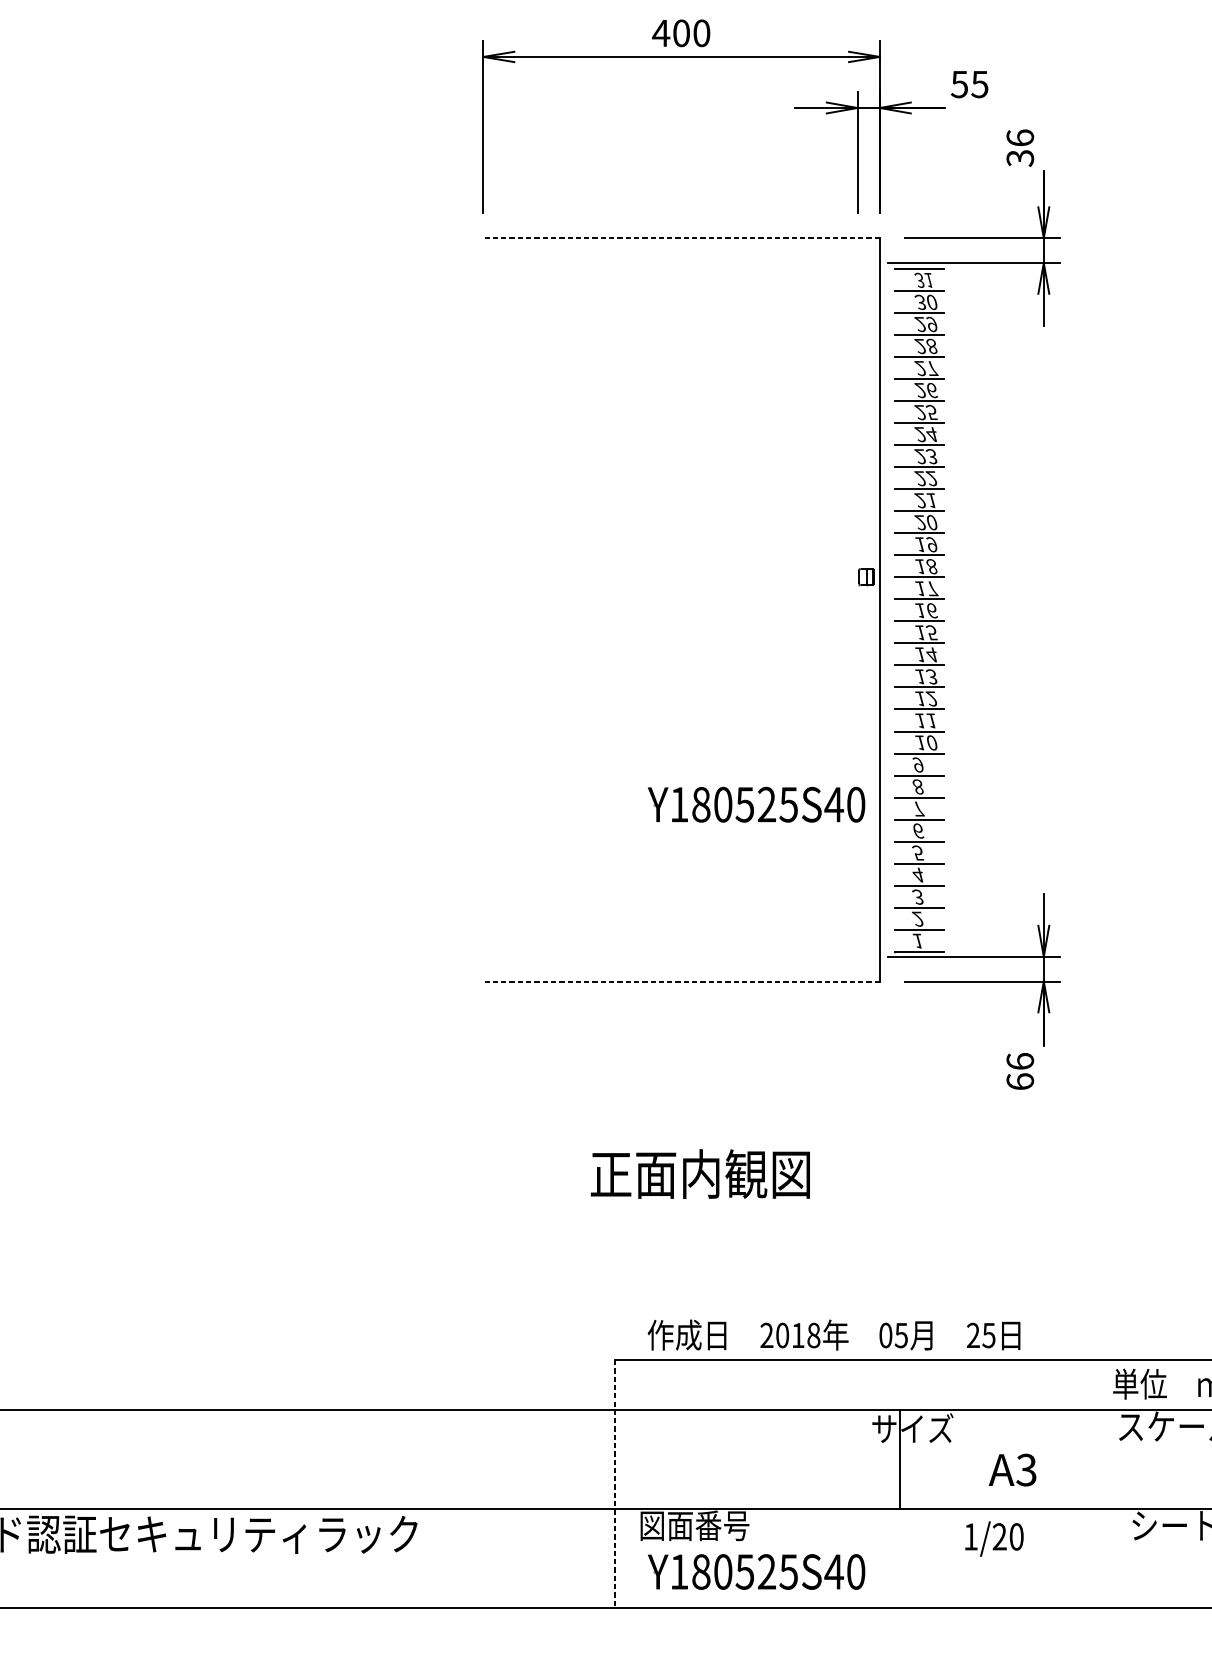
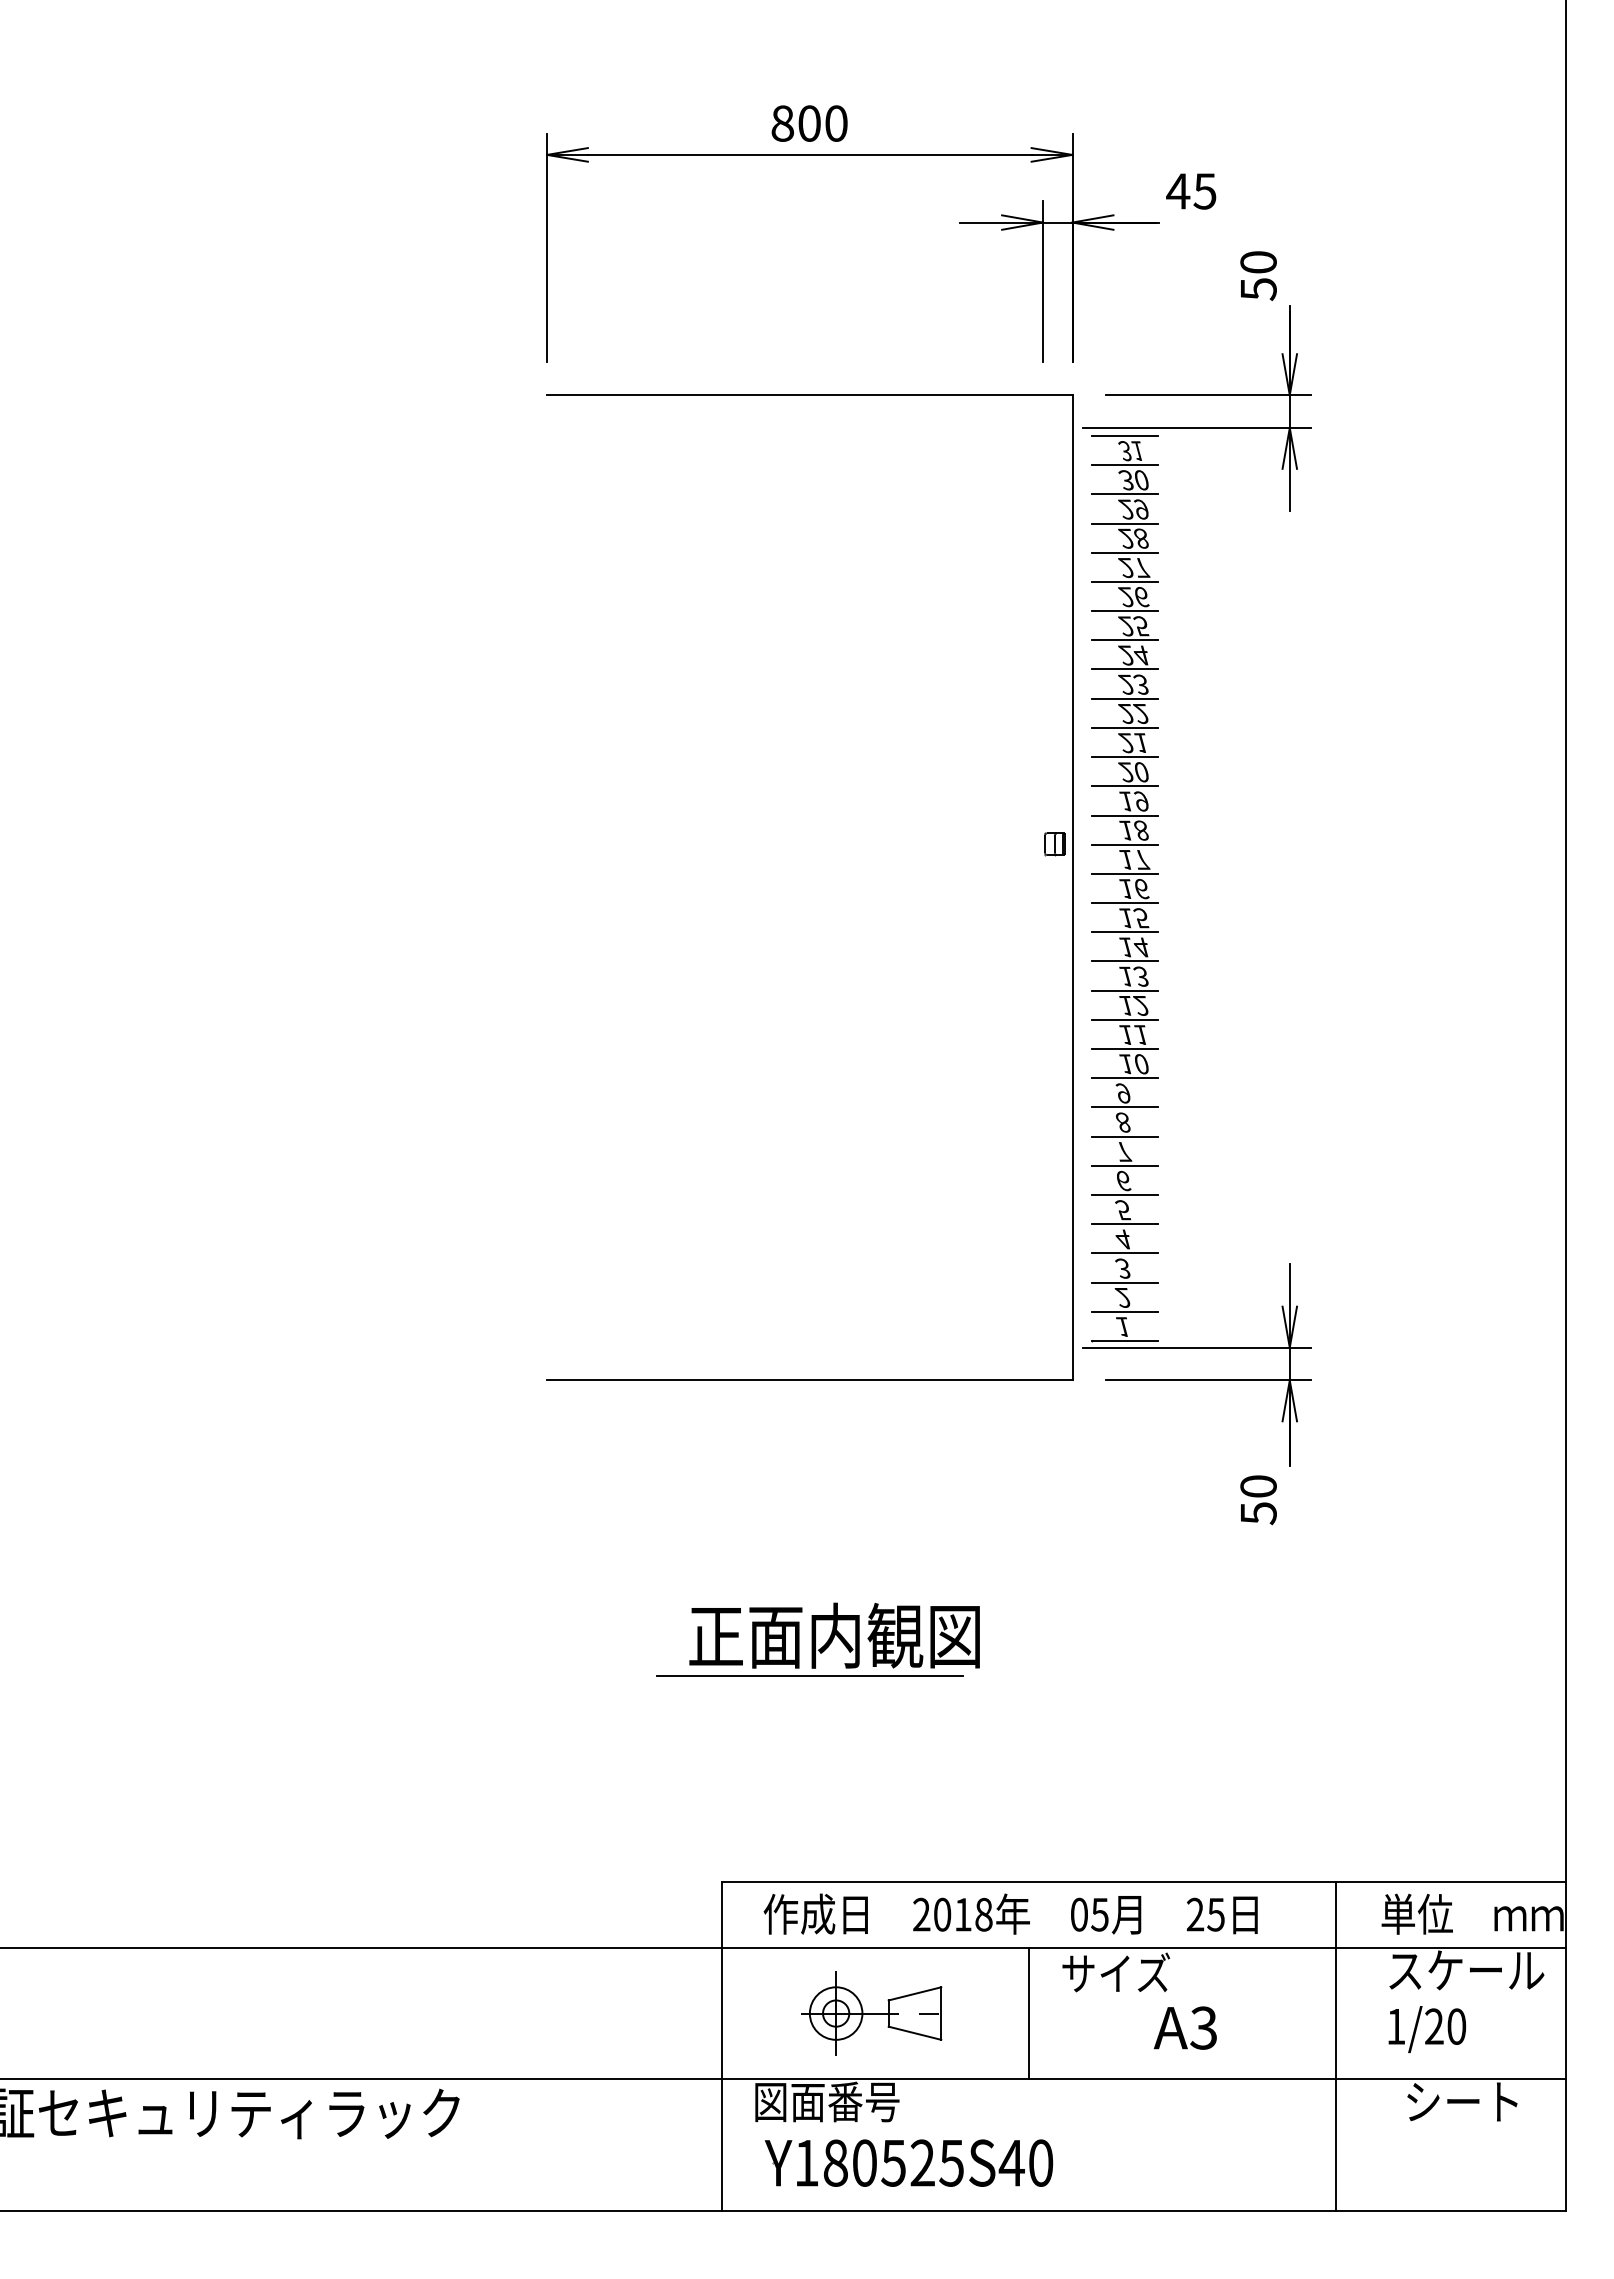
text: (661, 33) -> (782, 123), 400 -> 800
text: (959, 84) -> (1178, 191), 55 -> 45
text: (1020, 147) -> (1258, 275), 36 -> 50
line: (681, 238) -> (809, 395), dashed -> solid
part: (756, 804) -> (908, 1145), removed
line: (681, 981) -> (809, 1380), dashed -> solid
text: (1020, 1072) -> (1258, 1500), 66 -> 50
line: (681, 1204) -> (809, 1676), added
text: (833, 1334) -> (1010, 1913), moved
part: (728, 1459) -> (871, 2013), added
line: (899, 1459) -> (1028, 2013), moved
text: (1012, 1469) -> (1185, 2027), moved
line: (615, 1483) -> (721, 2046), dashed -> solid
line: (1078, 1483) -> (1335, 2046), added
text: (994, 1539) -> (1427, 2029), moved

